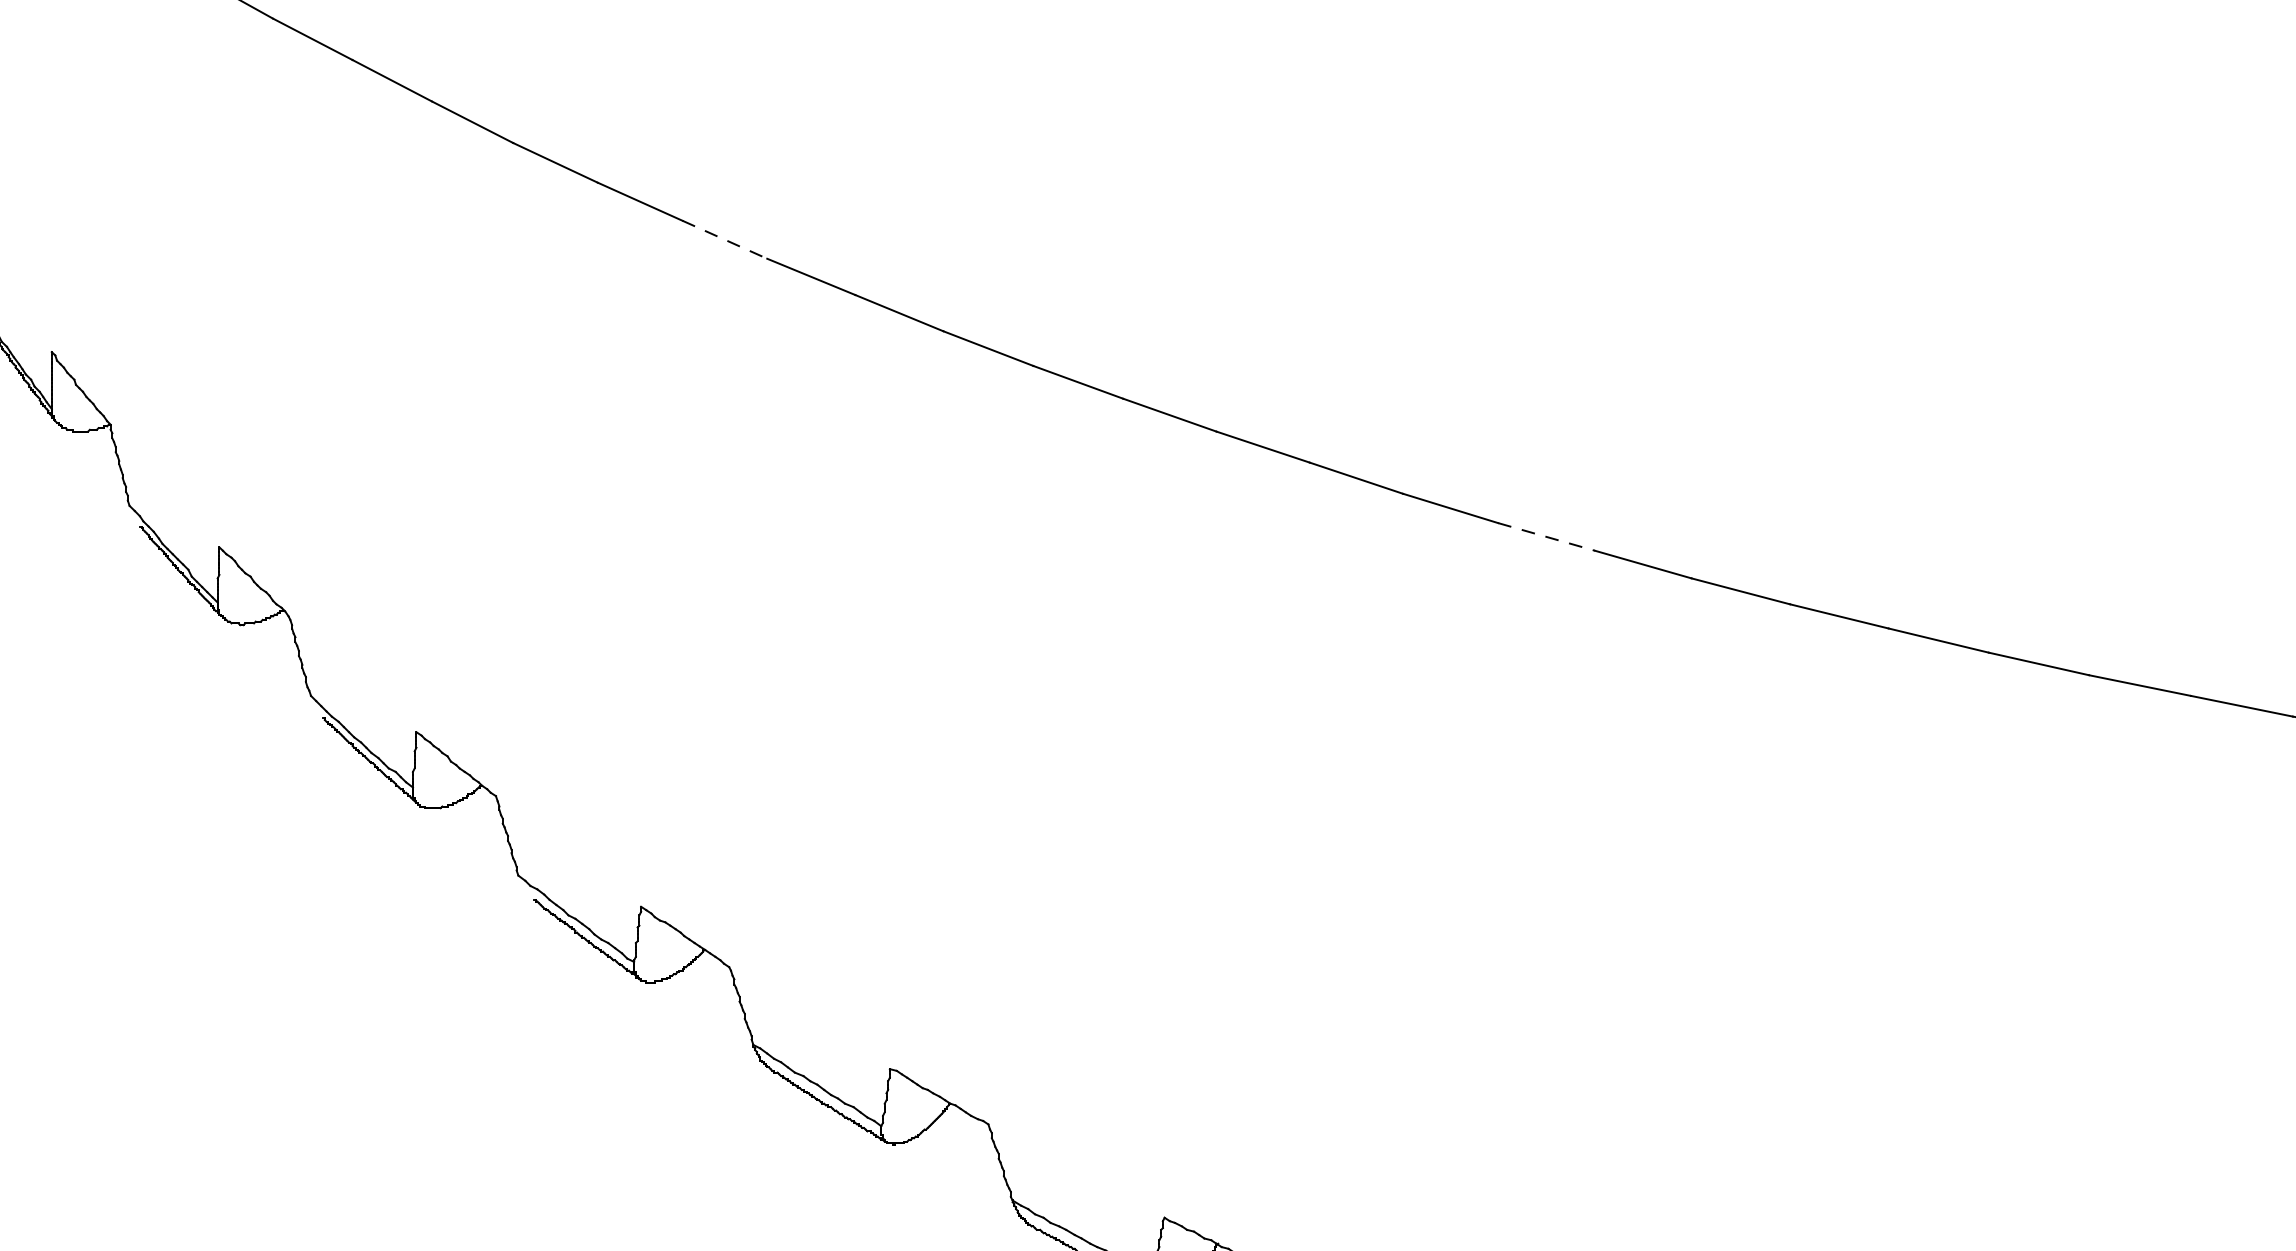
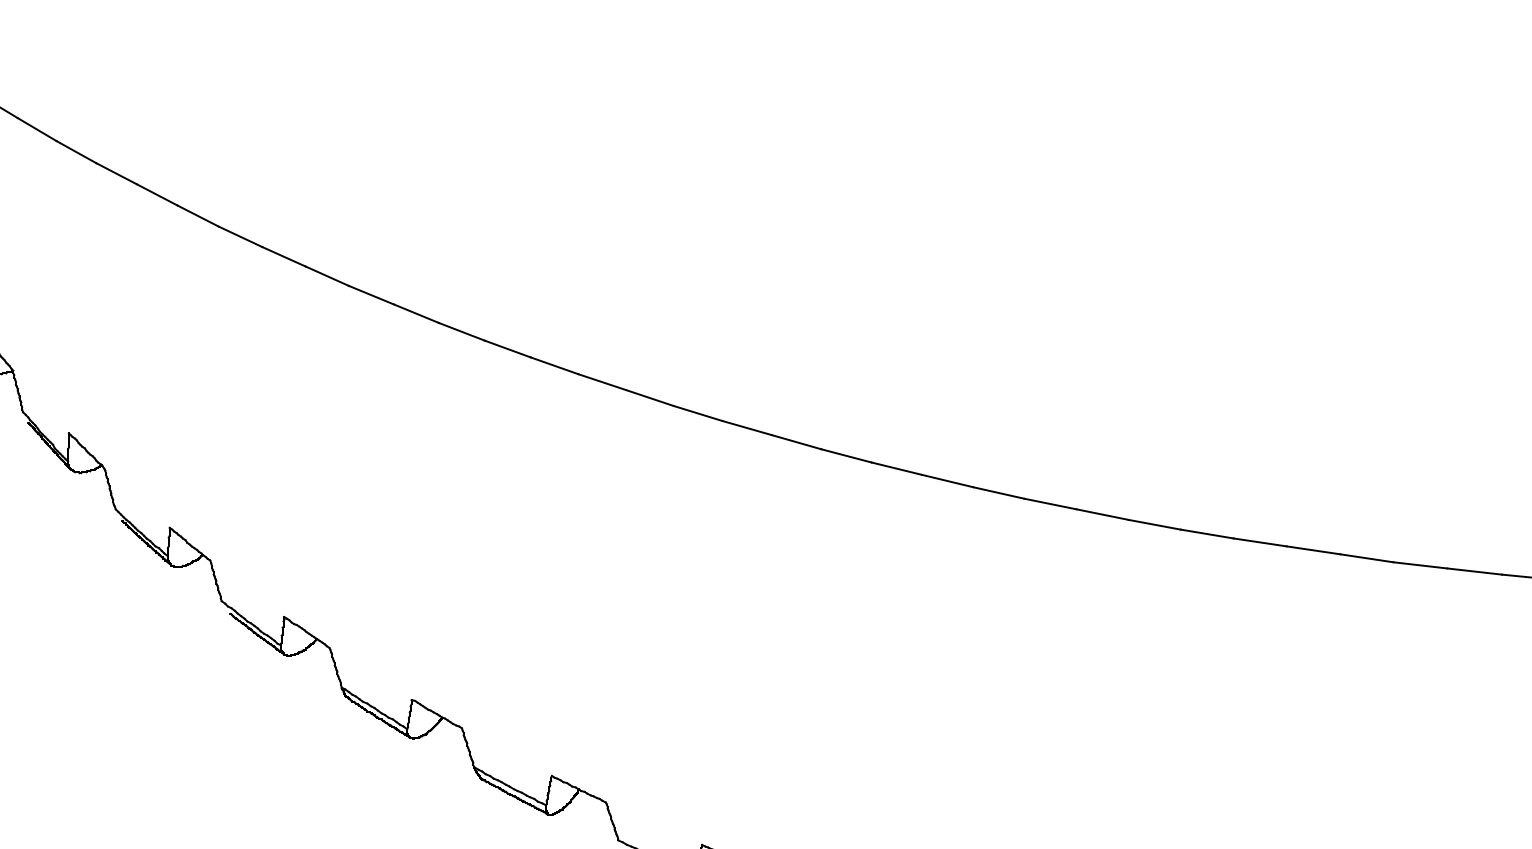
line: (725, 240) -> (327, 276), dashed -> solid
line: (1547, 537) -> (747, 428), dashed -> solid

